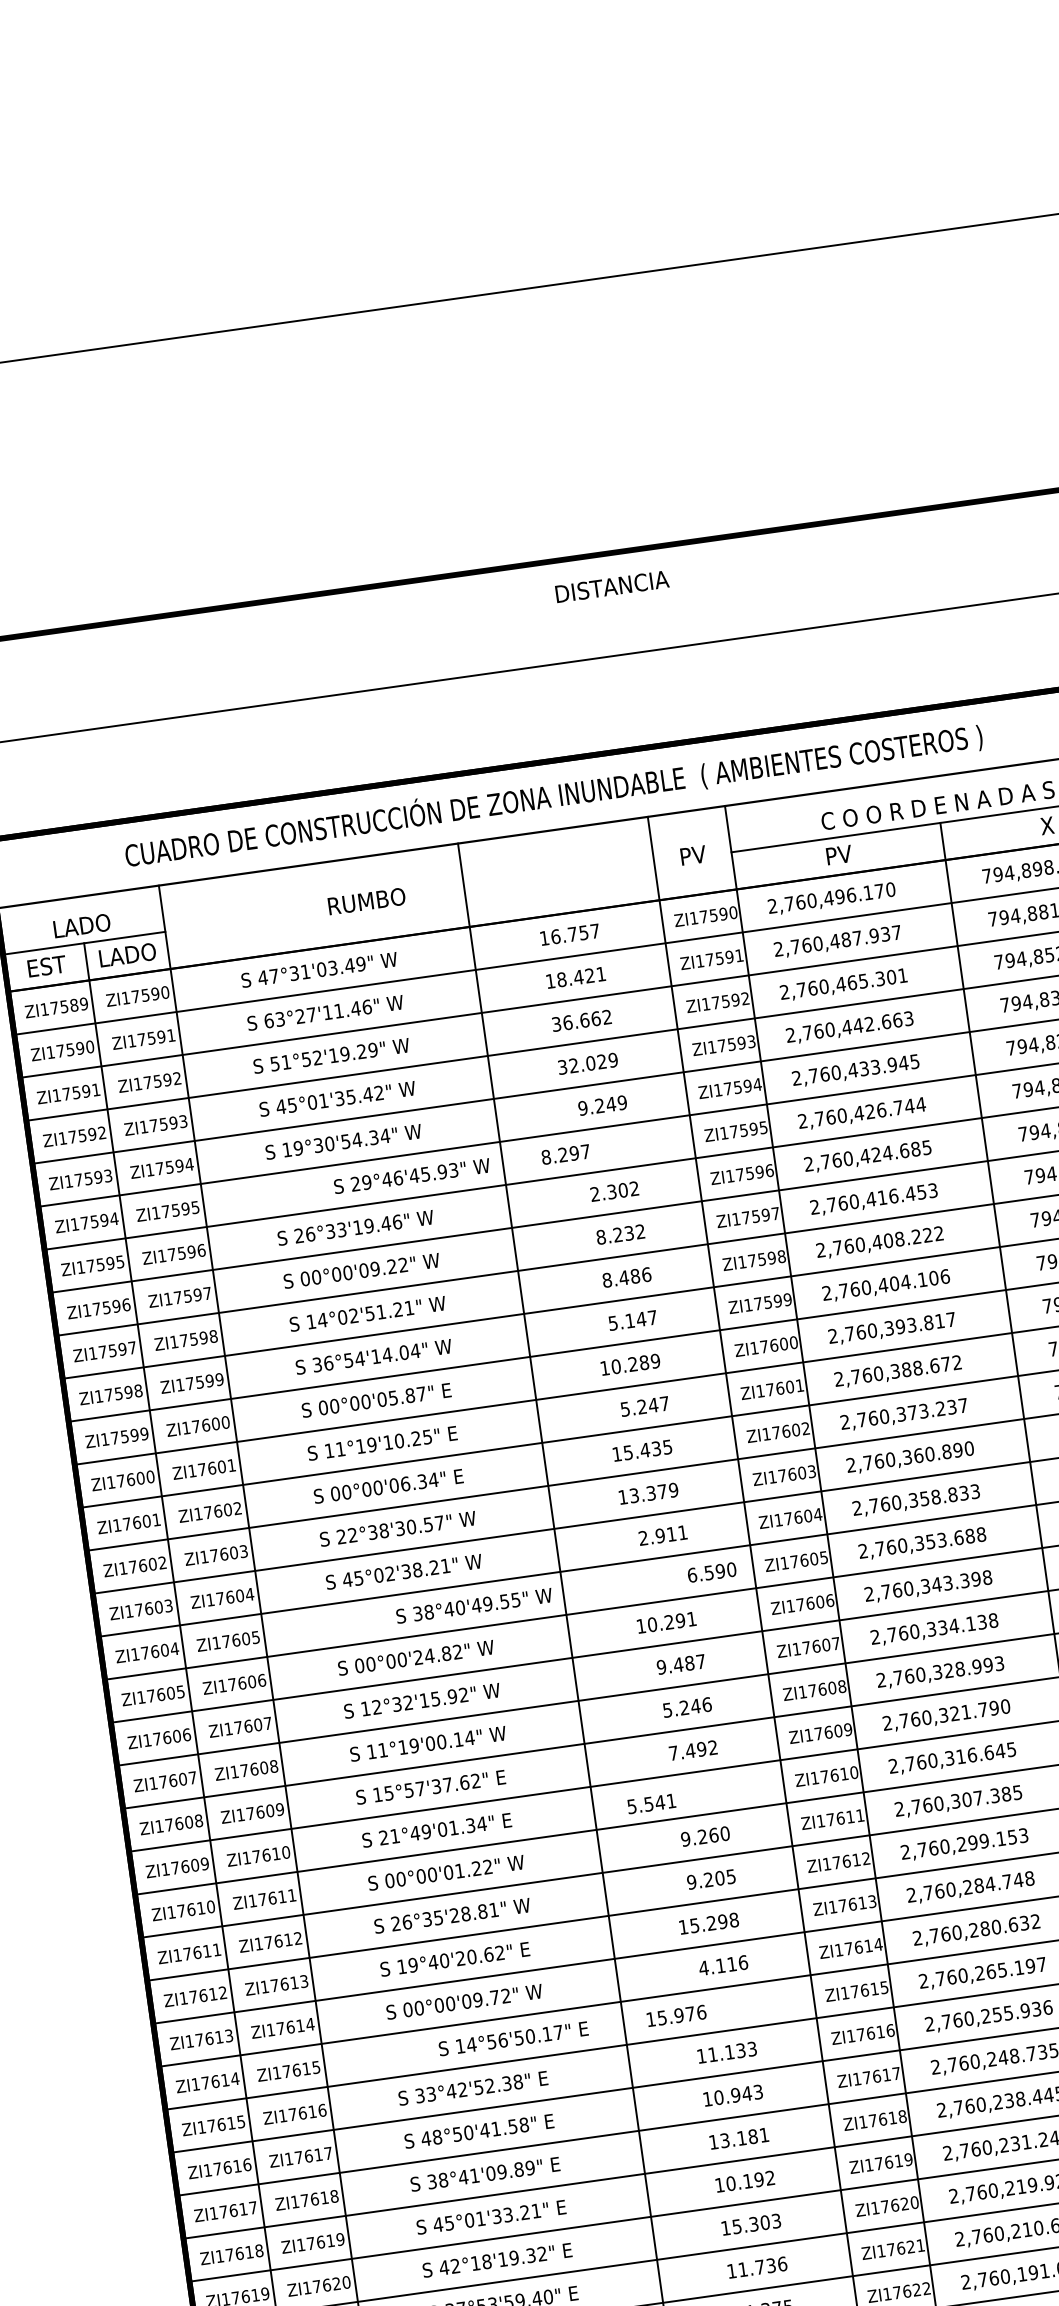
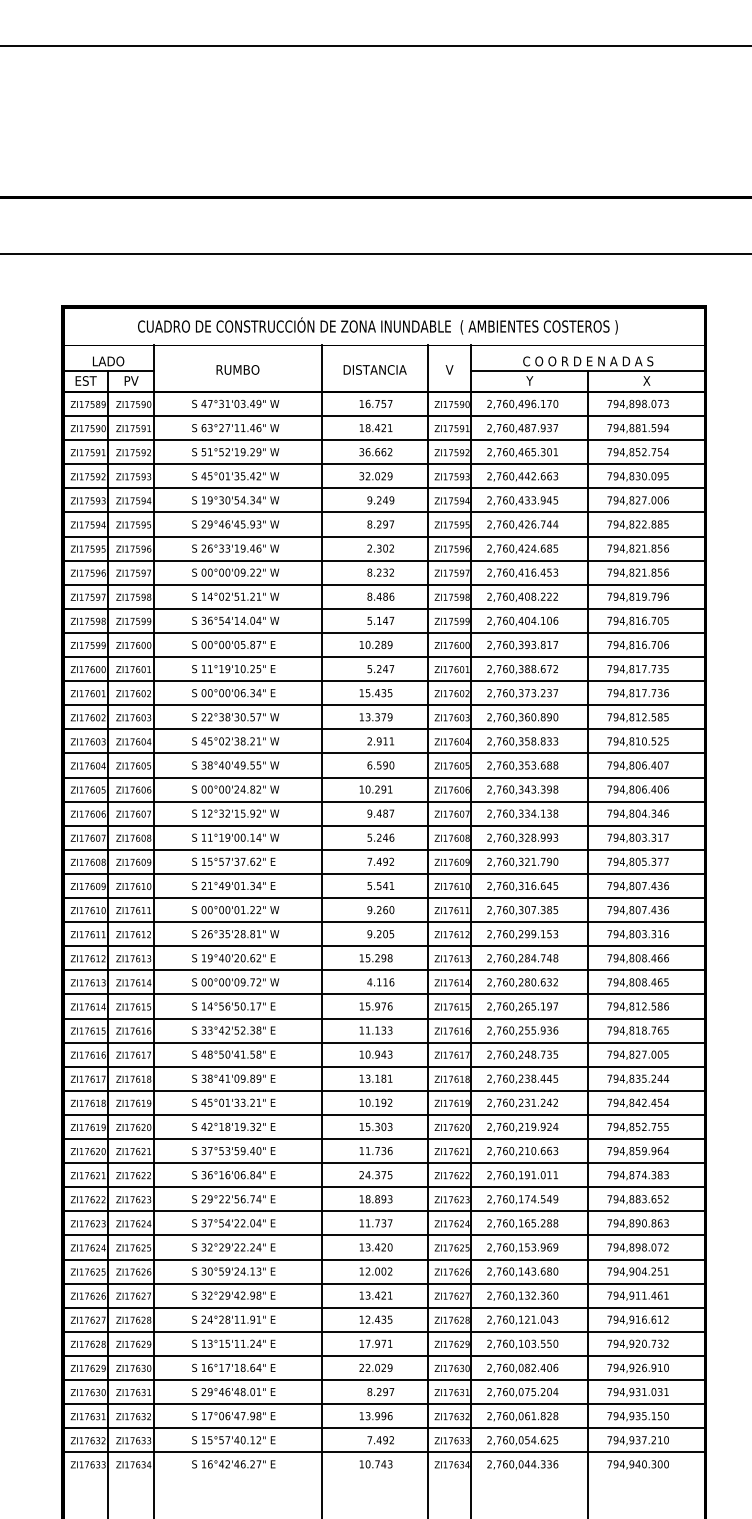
text: (610, 586) -> (374, 369), moved
text: (692, 854) -> (449, 369), PV -> V
text: (839, 854) -> (530, 380), PV -> Y
text: (365, 900) -> (237, 369), moved
text: (127, 954) -> (131, 380), LADO -> PV
text: (565, 1154) -> (380, 524), moved
text: (411, 1176) -> (235, 524), moved
text: (711, 1572) -> (380, 765), moved
text: (474, 1605) -> (235, 765), moved
text: (650, 1803) -> (380, 885), moved
text: (675, 2016) -> (375, 1006), moved
text: (513, 2038) -> (233, 1006), moved

